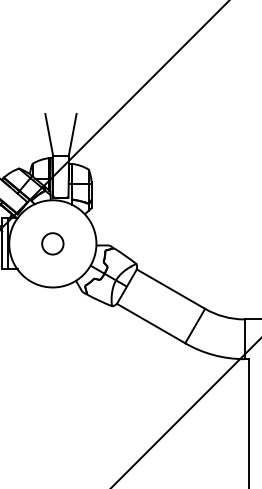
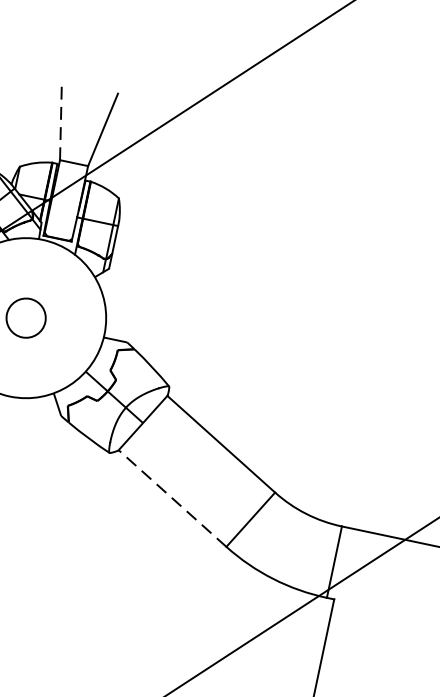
line: (49, 134) -> (61, 120), solid -> dashed
line: (150, 323) -> (171, 498), solid -> dashed

